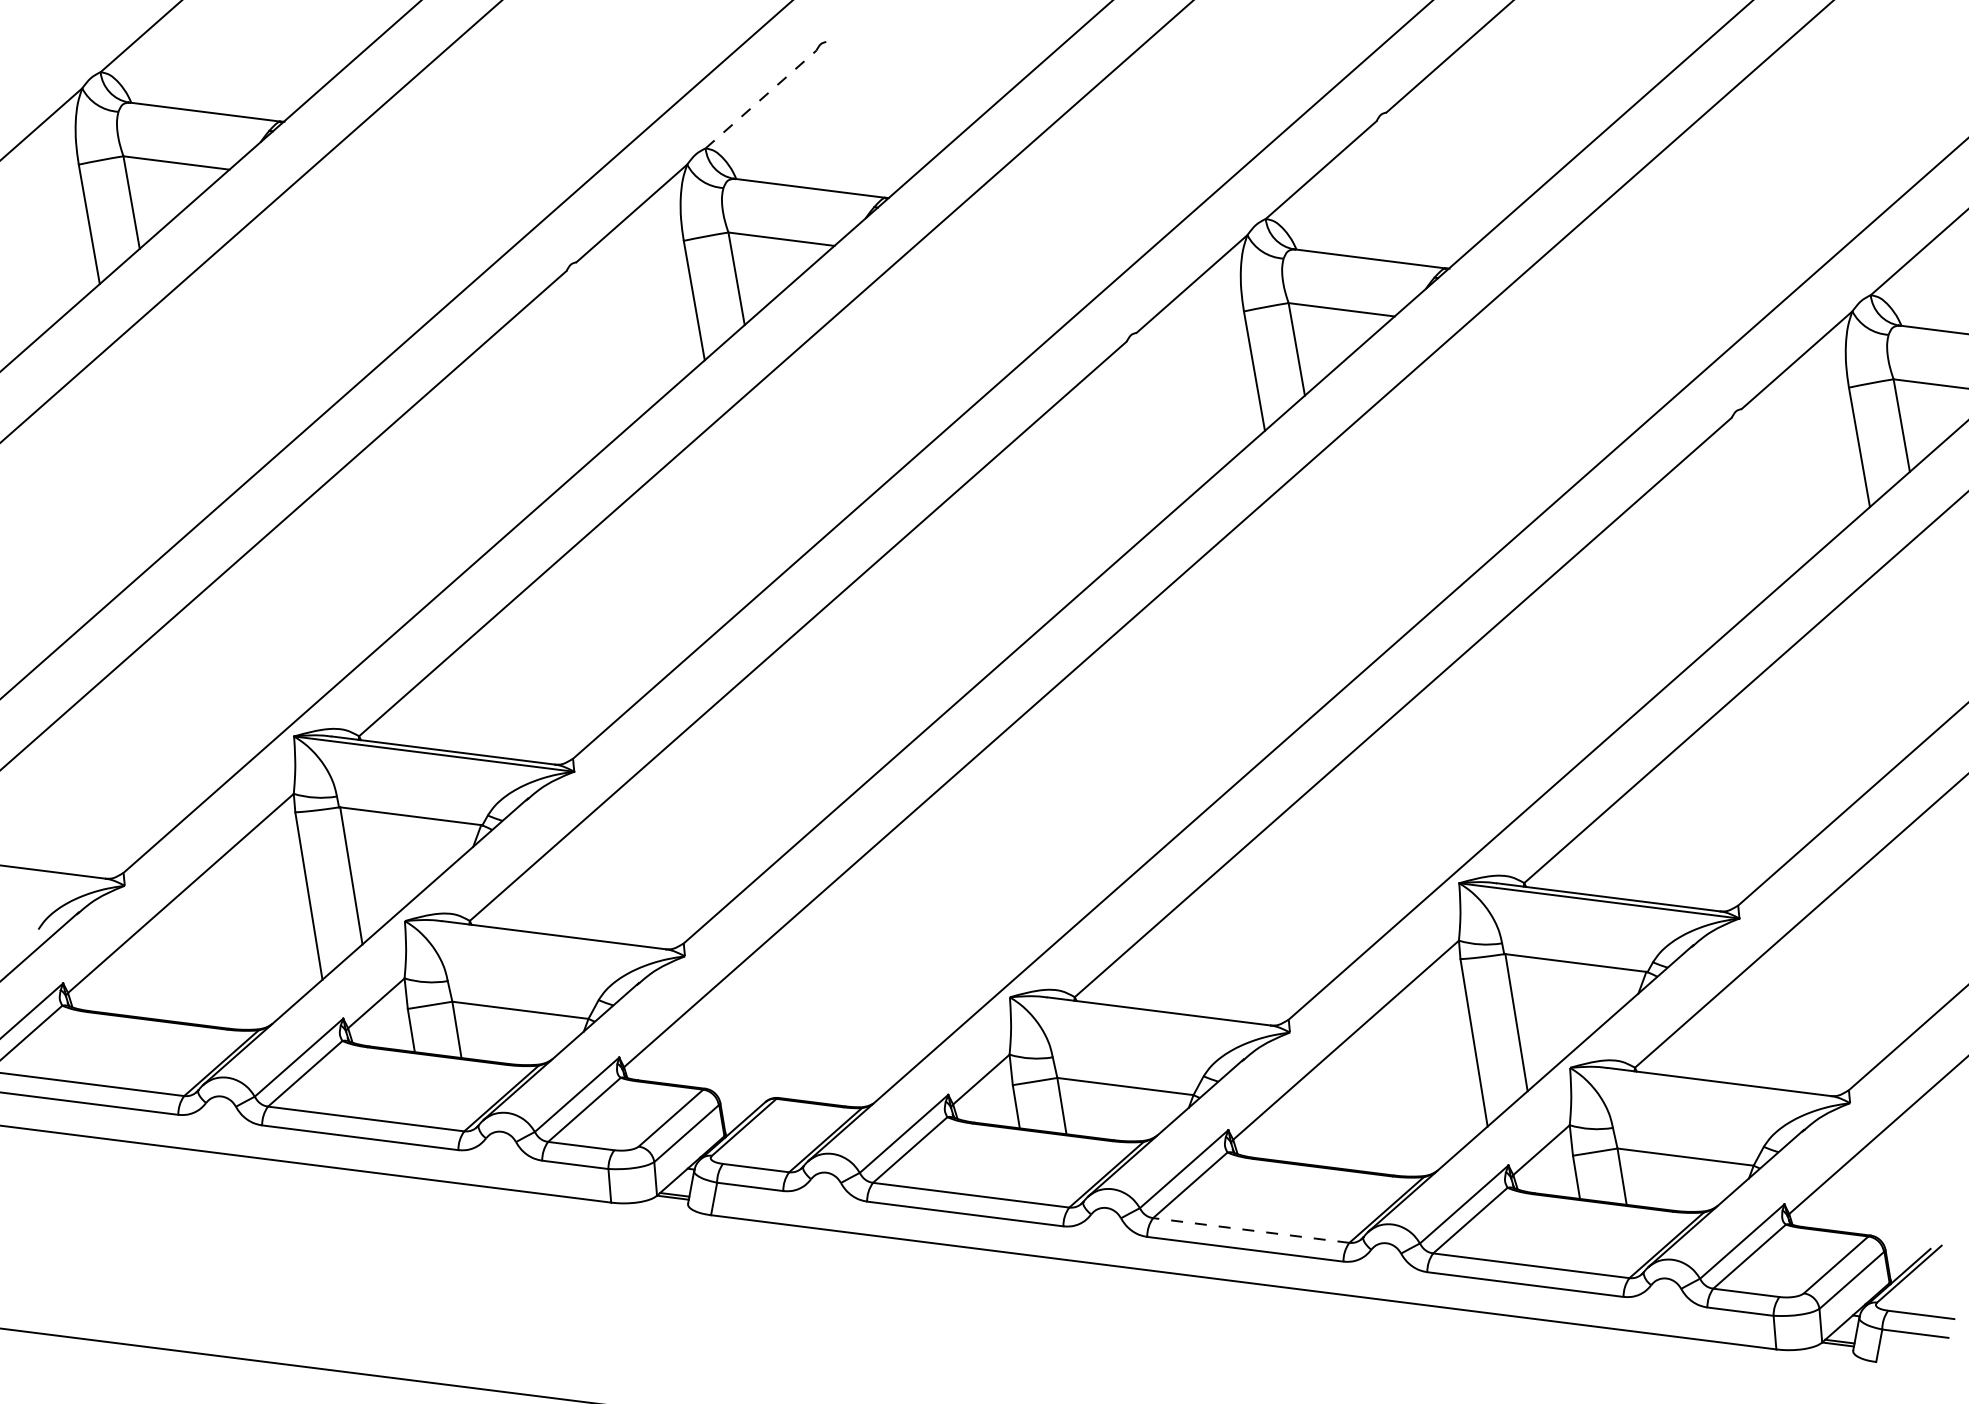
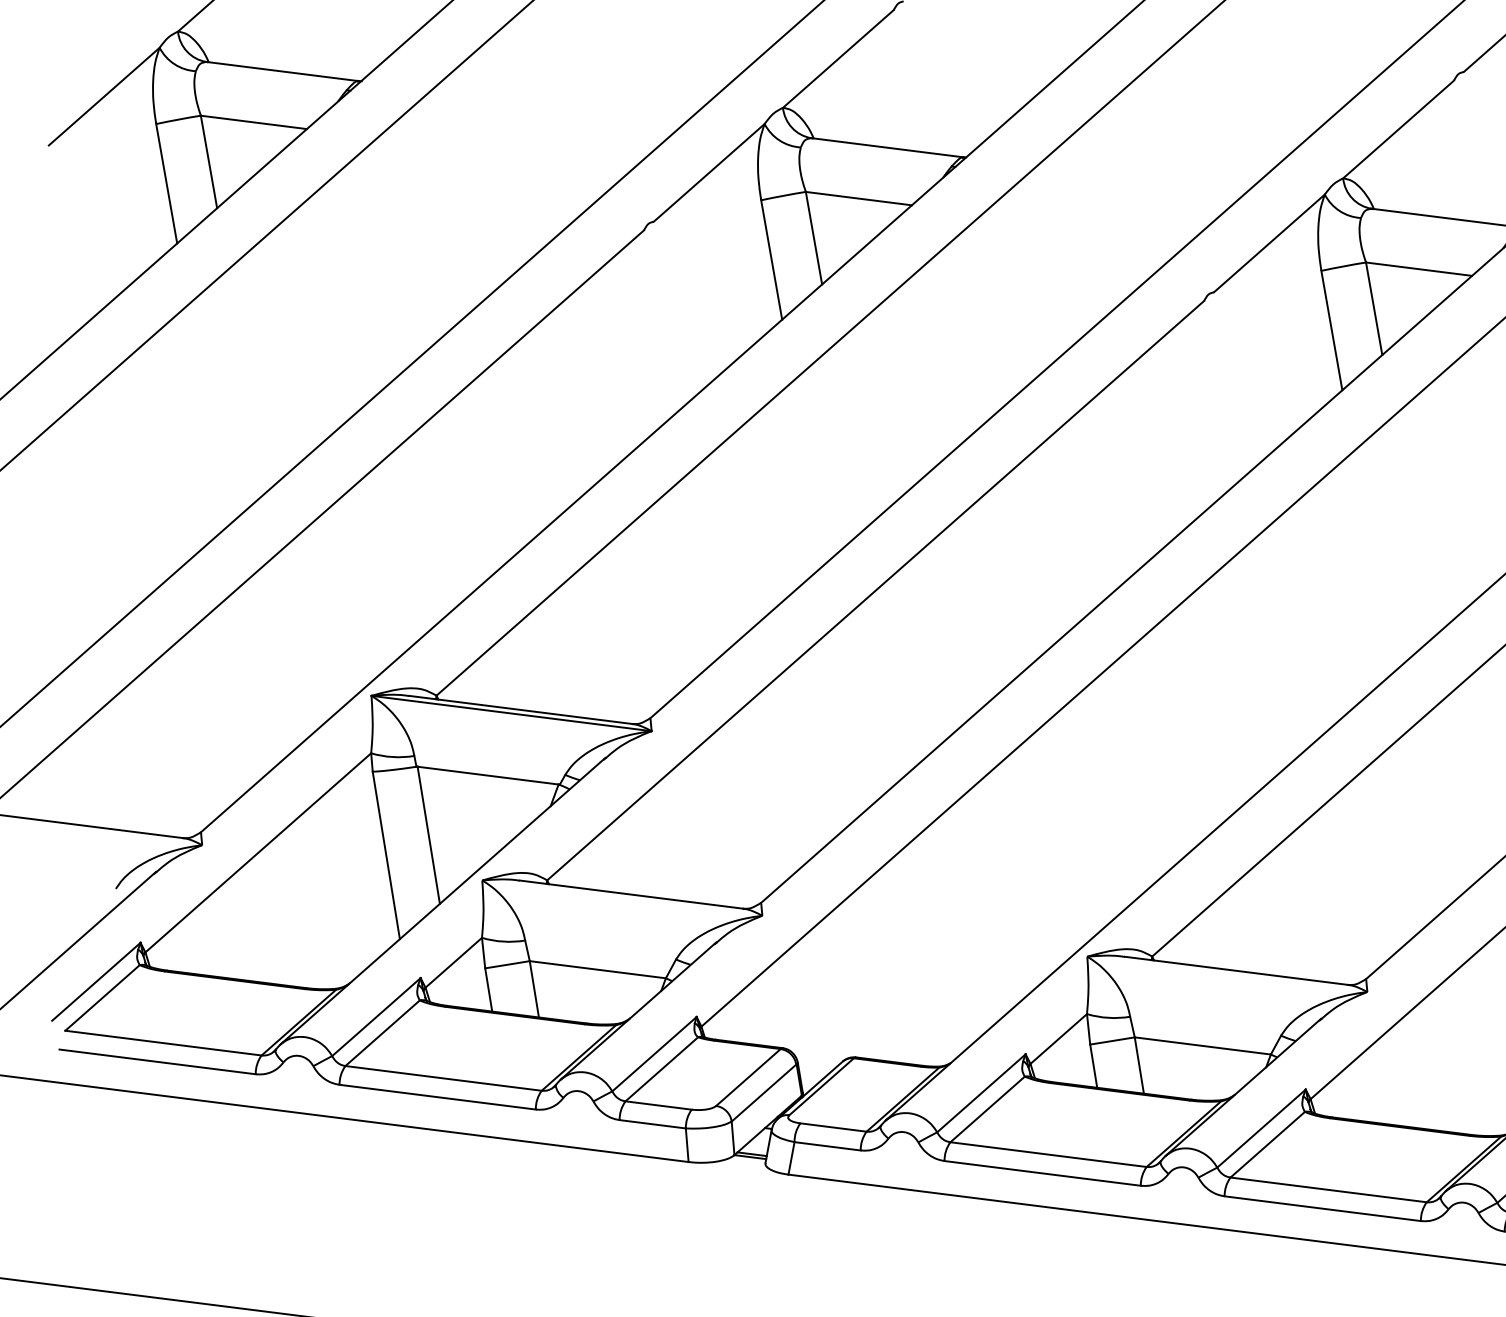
line: (761, 99) -> (838, 58), dashed -> solid
line: (1251, 1230) -> (1328, 1189), dashed -> solid

